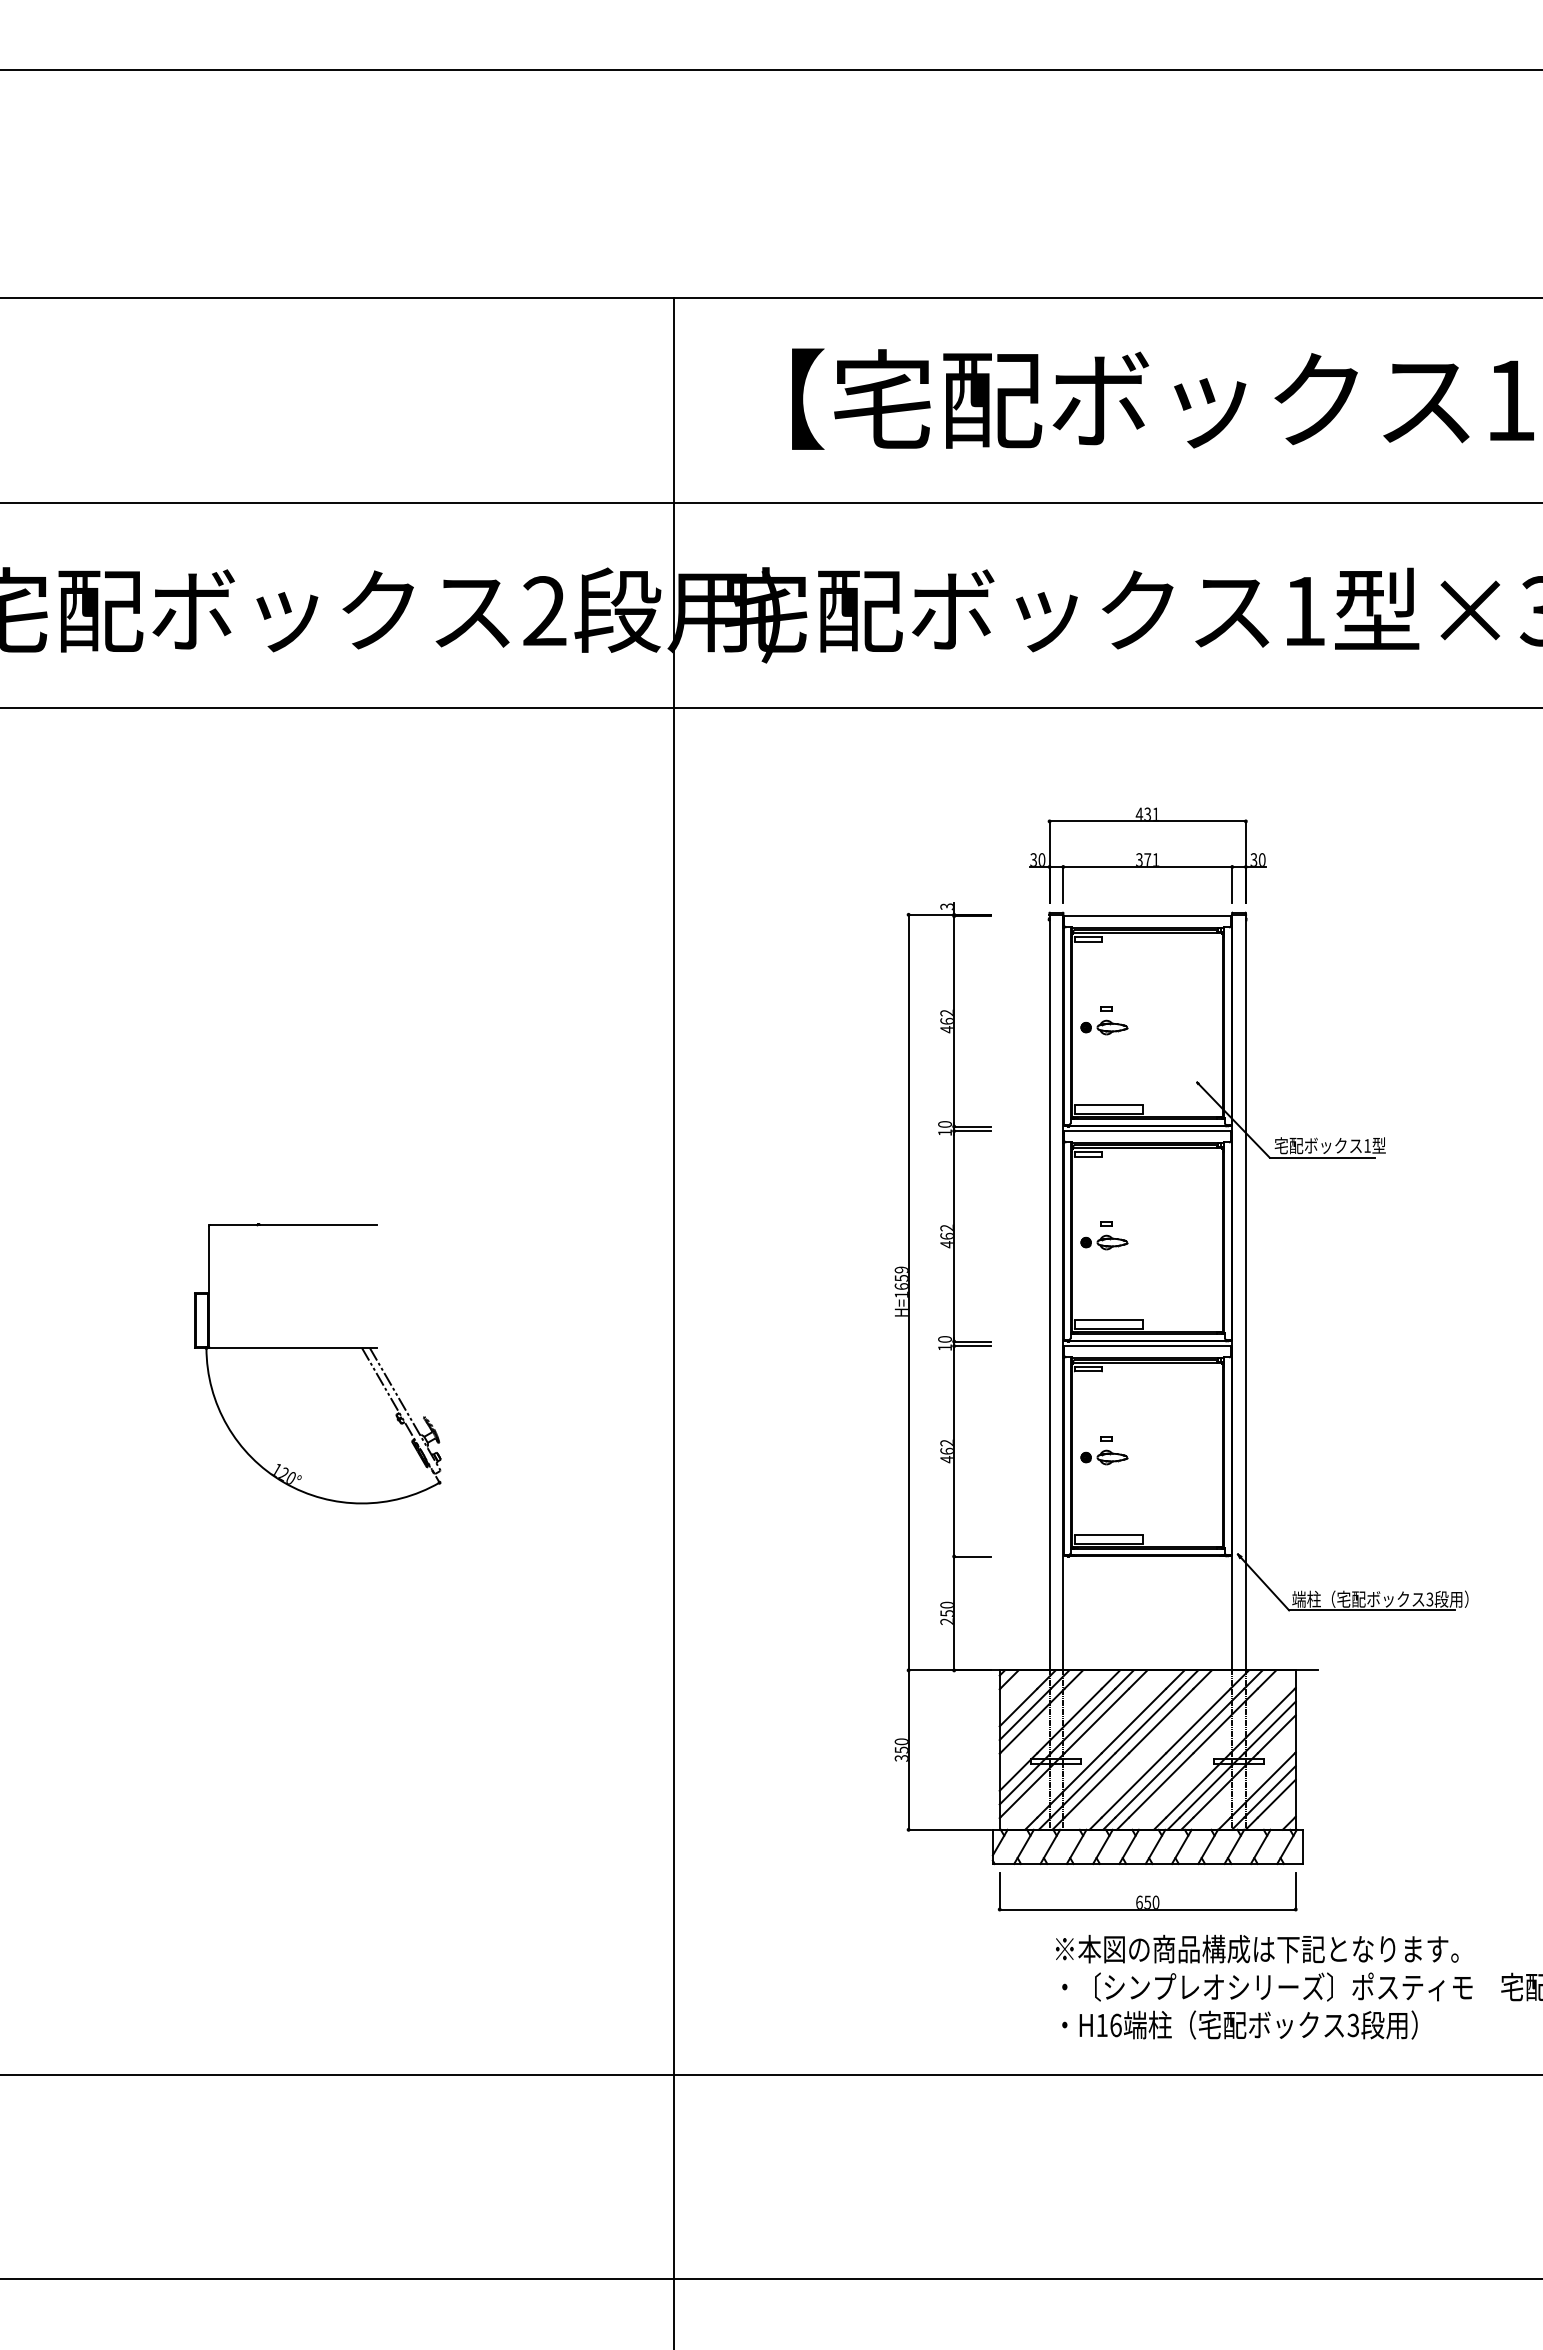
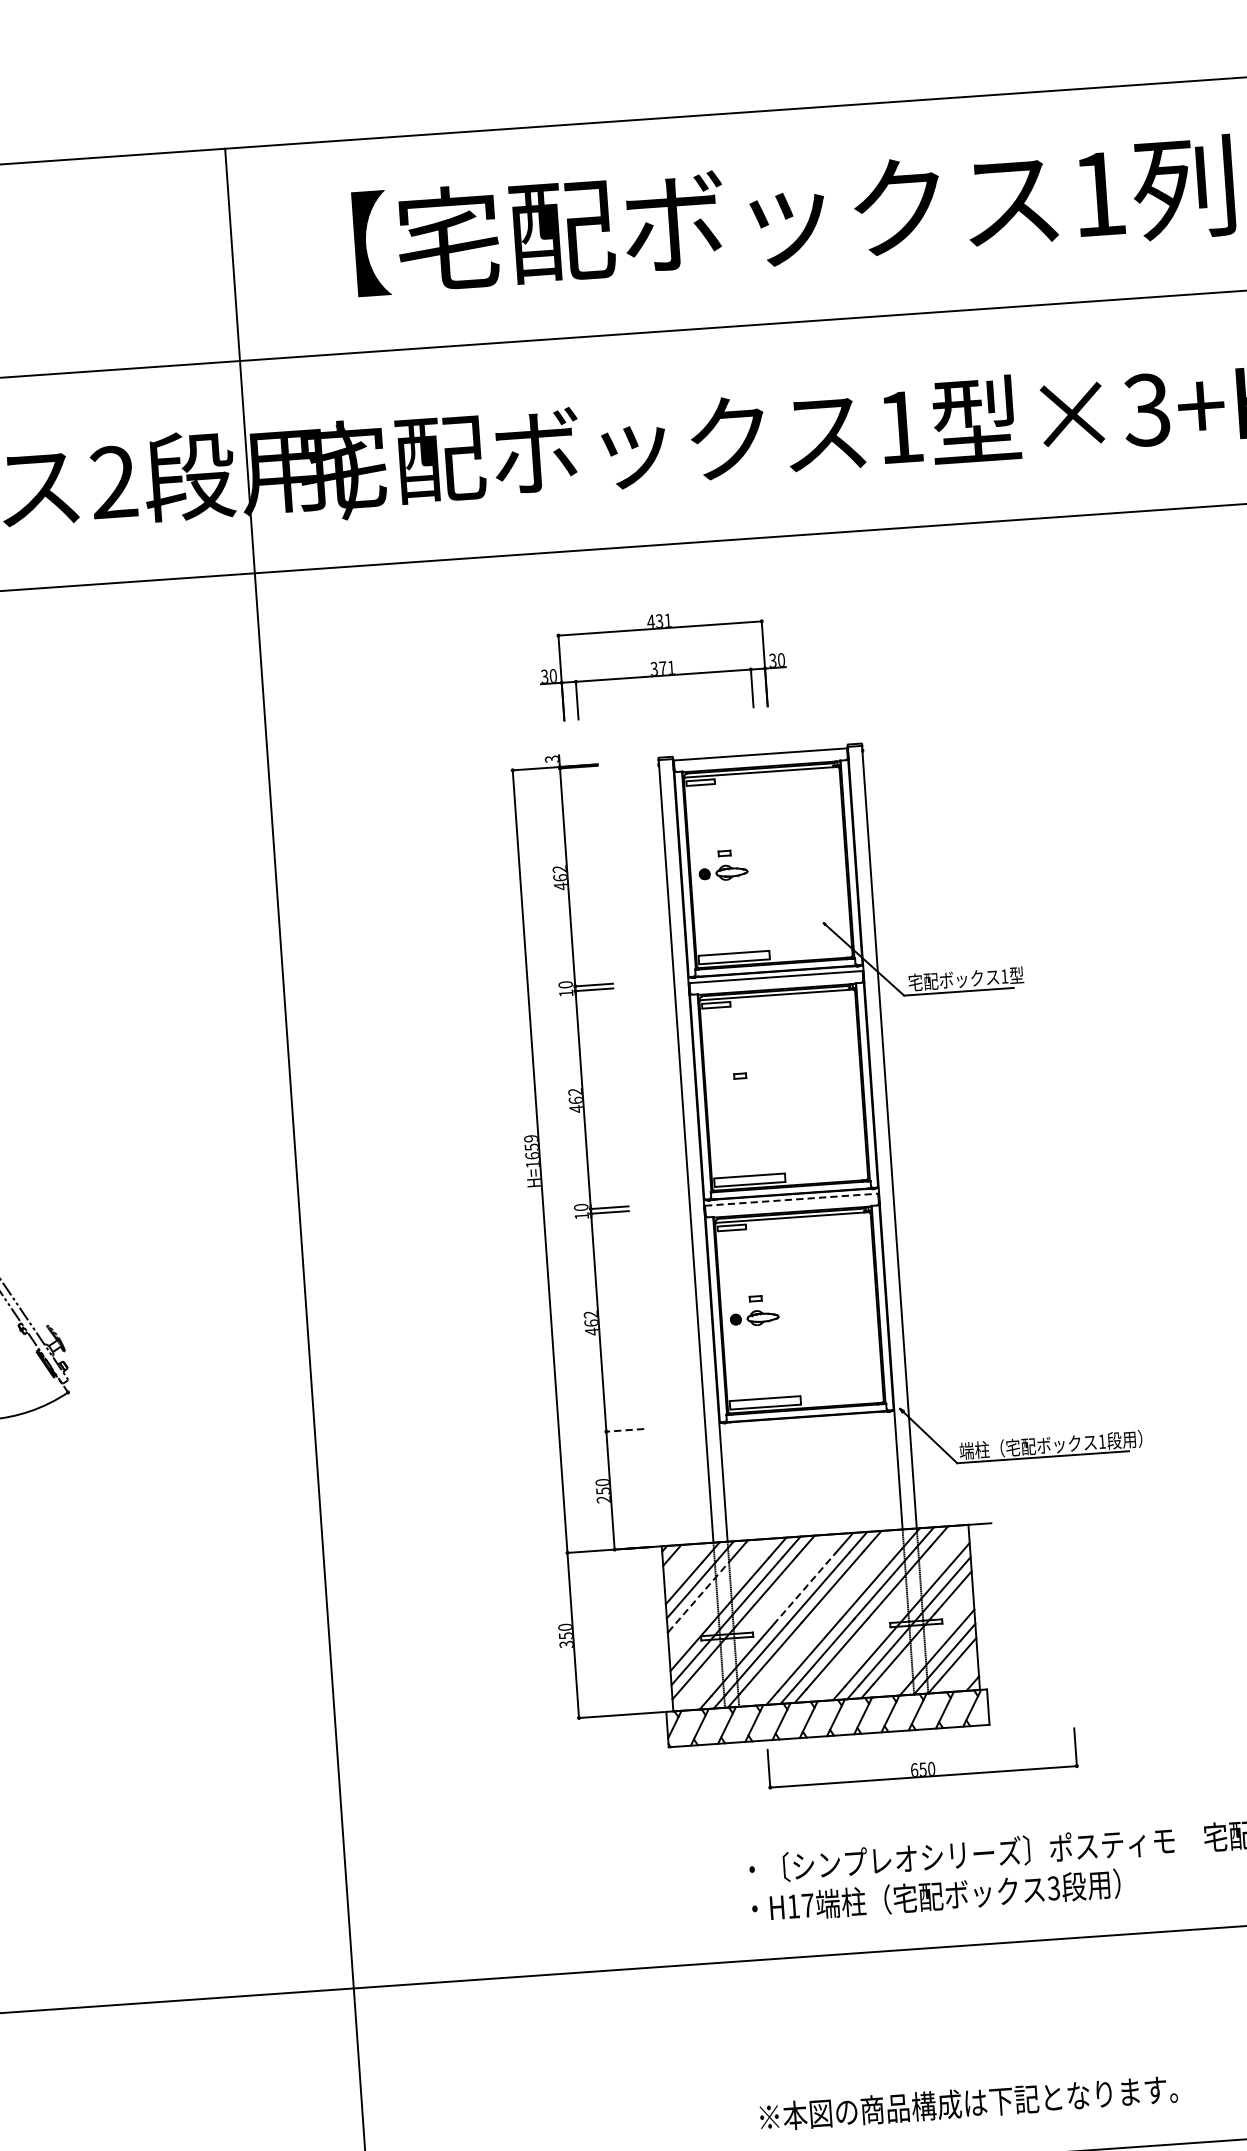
part: (1147, 855) -> (662, 663), moved
part: (1104, 1242) -> (739, 1095), removed
line: (1147, 1346) -> (791, 1200), solid -> dashed
line: (971, 1556) -> (624, 1430), solid -> dashed
text: (1429, 1599) -> (1101, 1441), 3 -> 1
line: (1032, 1721) -> (699, 1596), solid -> dashed
line: (1133, 1721) -> (804, 1589), solid -> dashed
part: (1147, 1891) -> (922, 1758), moved
text: (1257, 1948) -> (968, 2102), moved
text: (1115, 2025) -> (807, 1905), H16 -> H17

